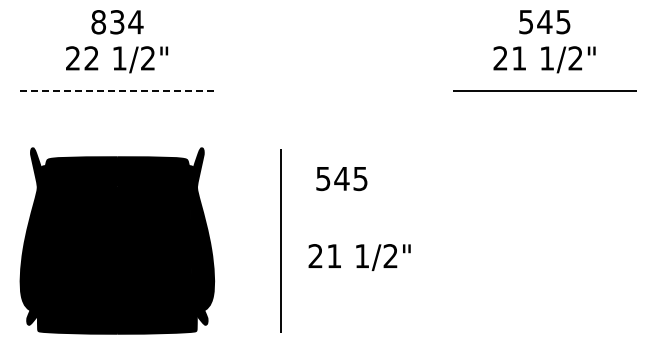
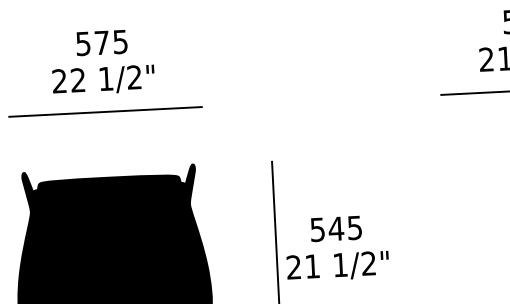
text: (117, 22) -> (102, 43), 834 -> 575
line: (117, 91) -> (105, 112), dashed -> solid
text: (341, 179) -> (335, 229), moved
text: (359, 257) -> (337, 266), moved

